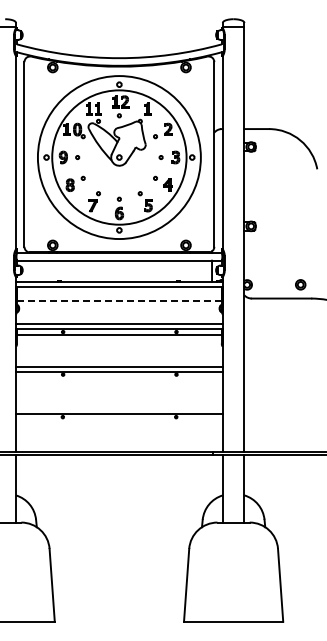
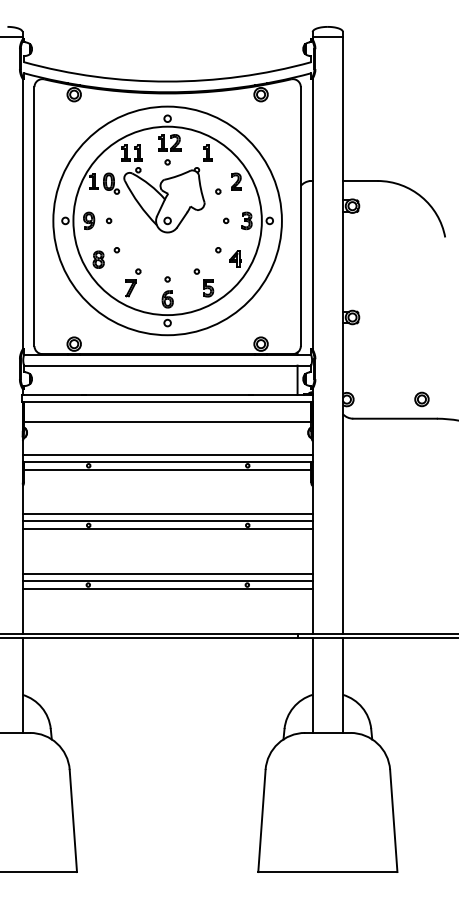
line: (119, 300) -> (167, 421), dashed -> solid
line: (118, 377) -> (166, 529), added
line: (118, 409) -> (166, 574), added
line: (118, 419) -> (166, 588), added

